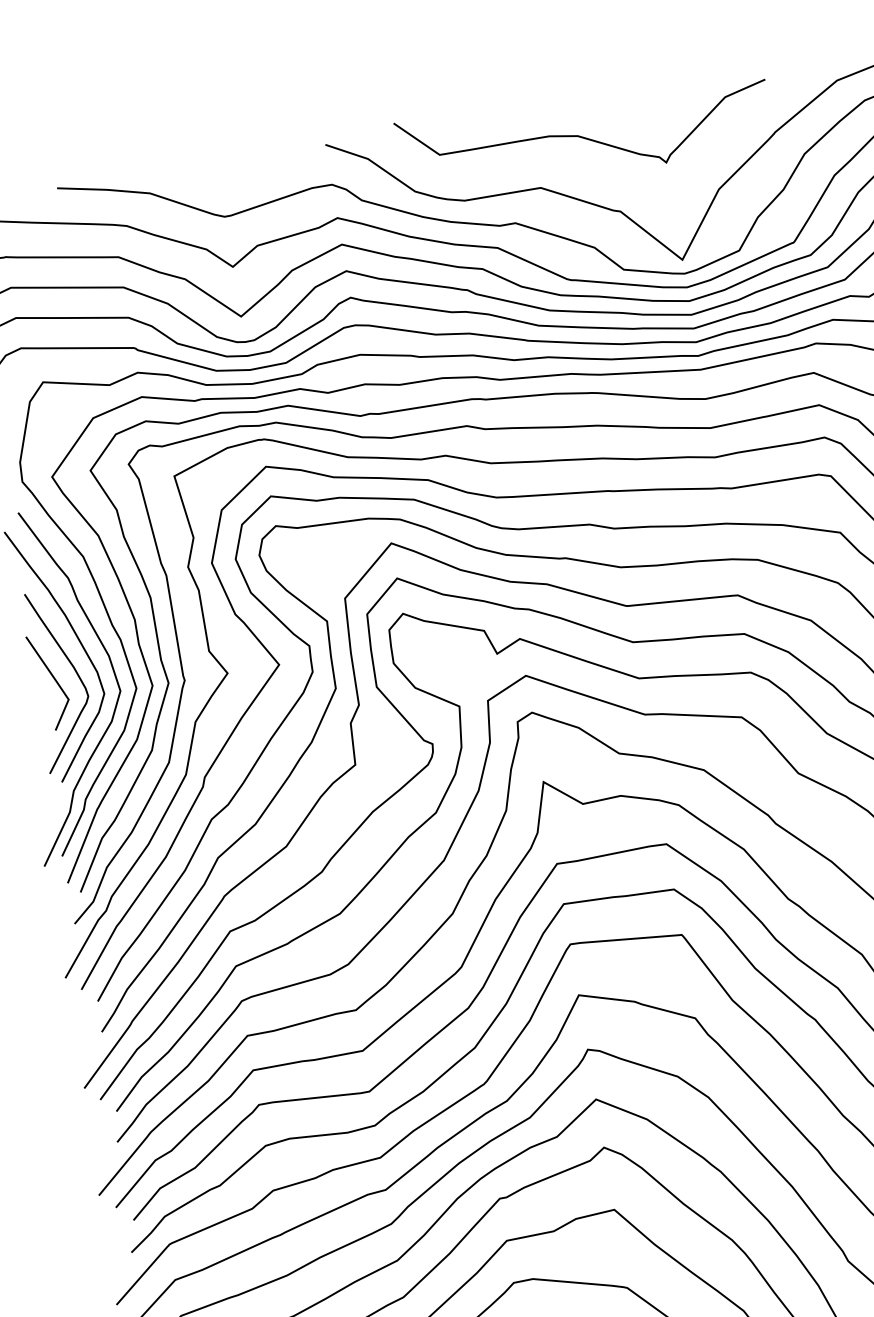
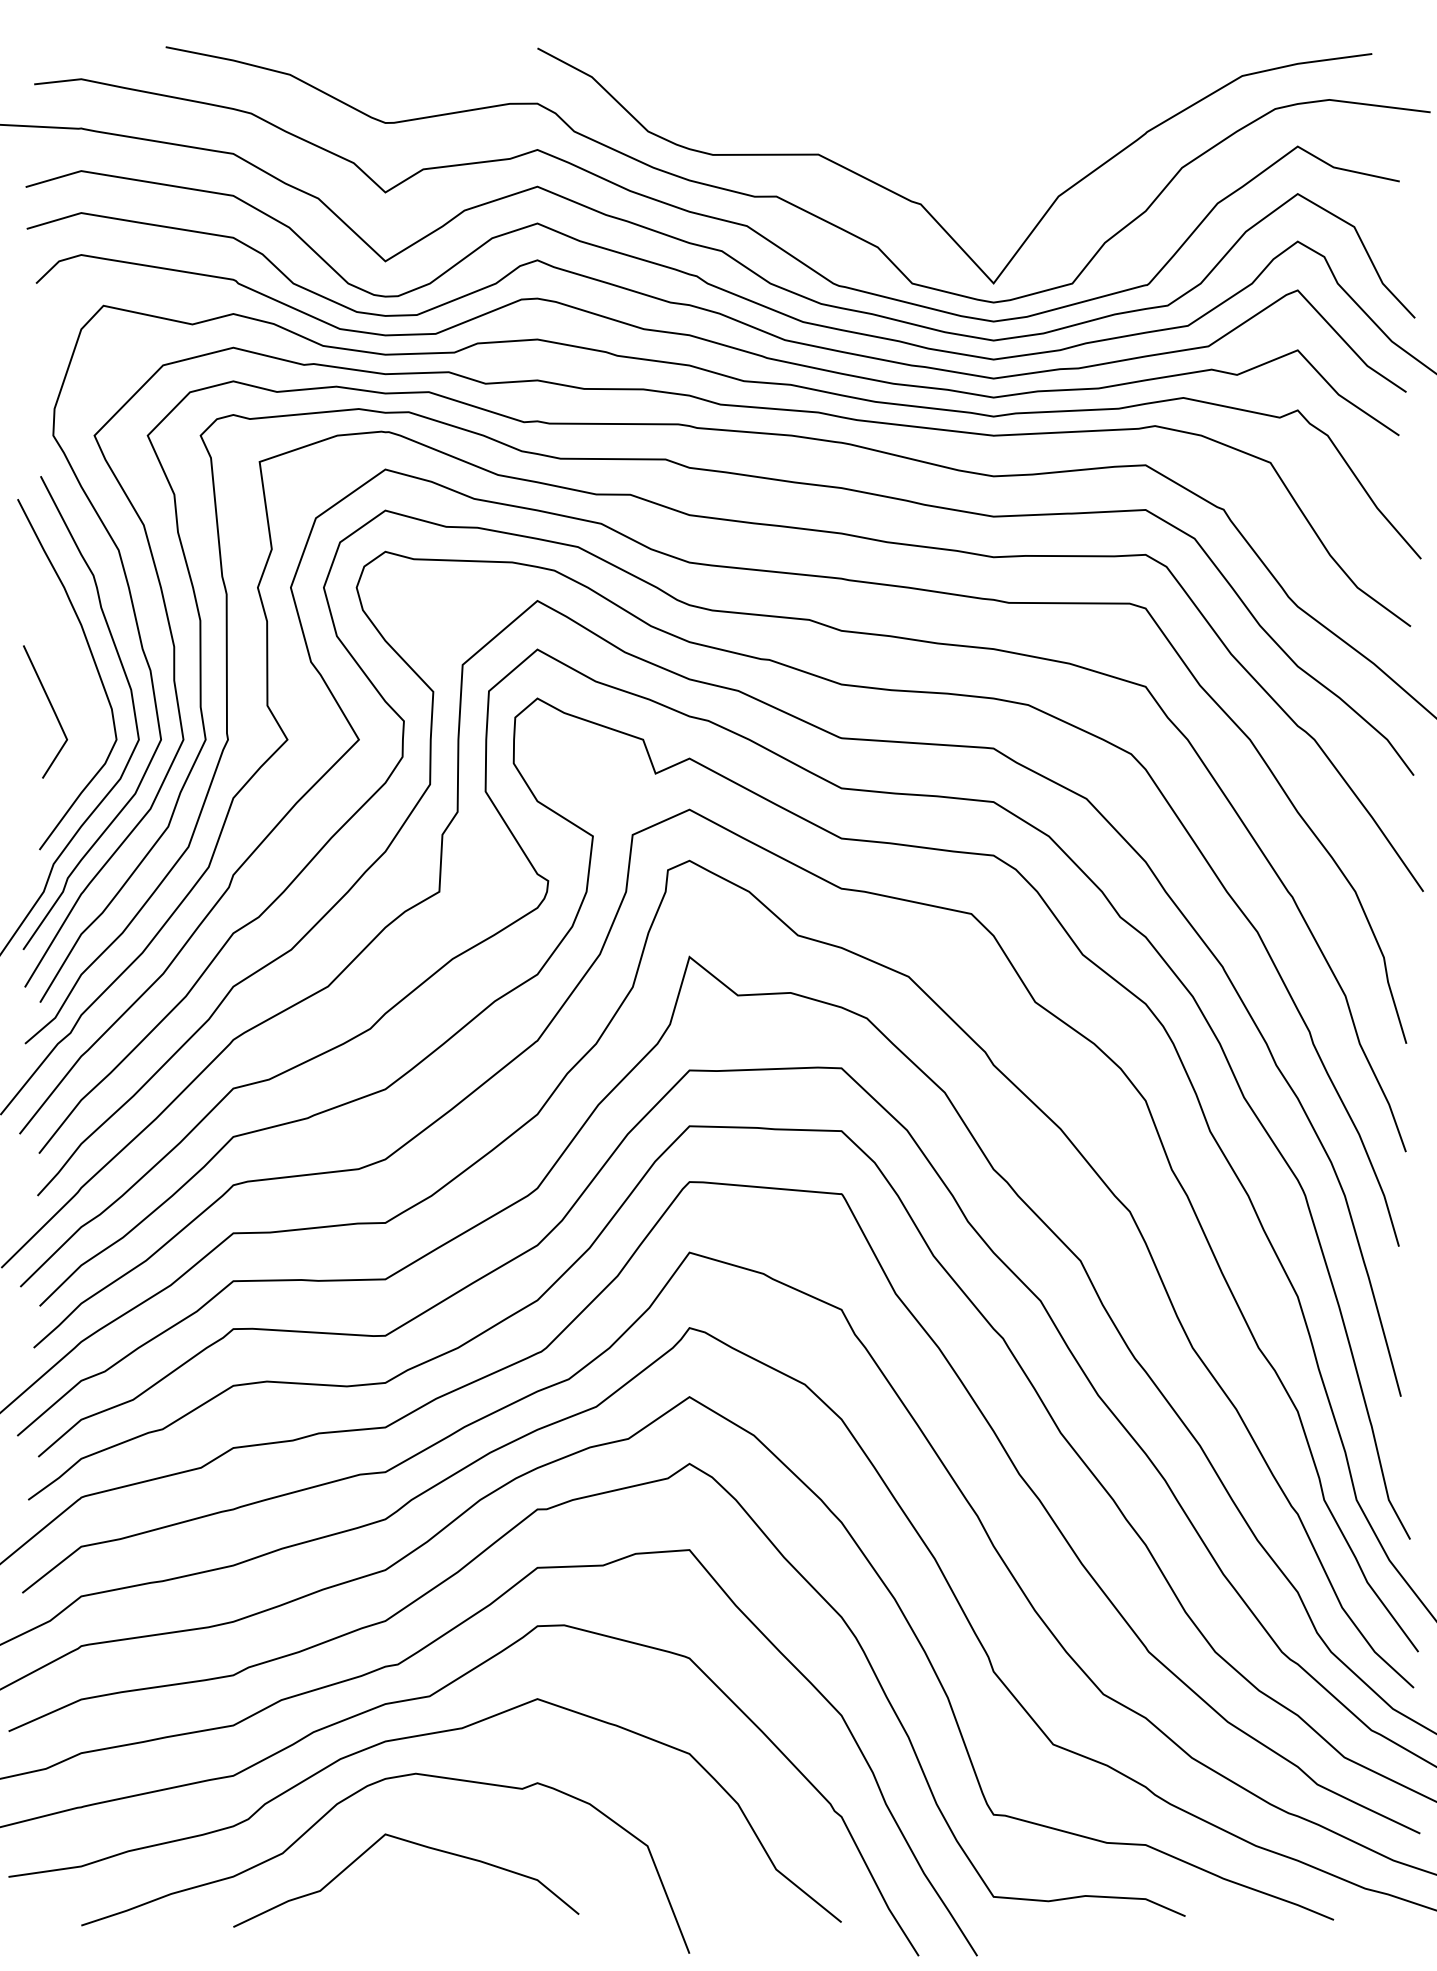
curve: (583, 137) -> (887, 95), removed
curve: (75, 672) -> (82, 704), removed

